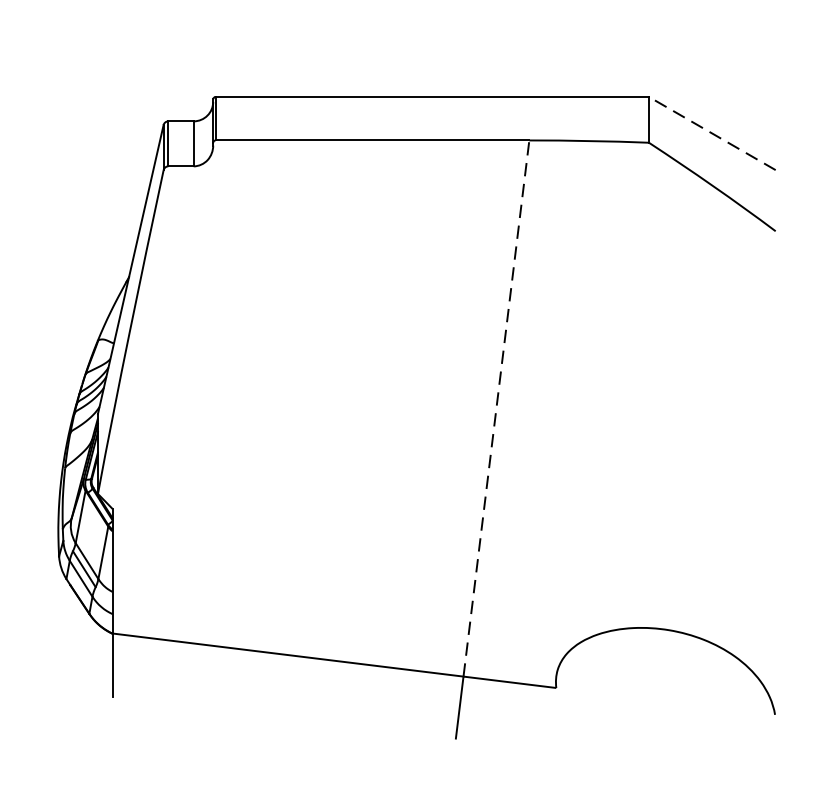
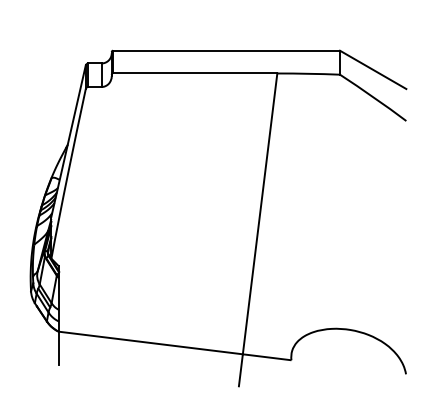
line: (711, 132) -> (372, 69), dashed -> solid
line: (497, 407) -> (260, 213), dashed -> solid

